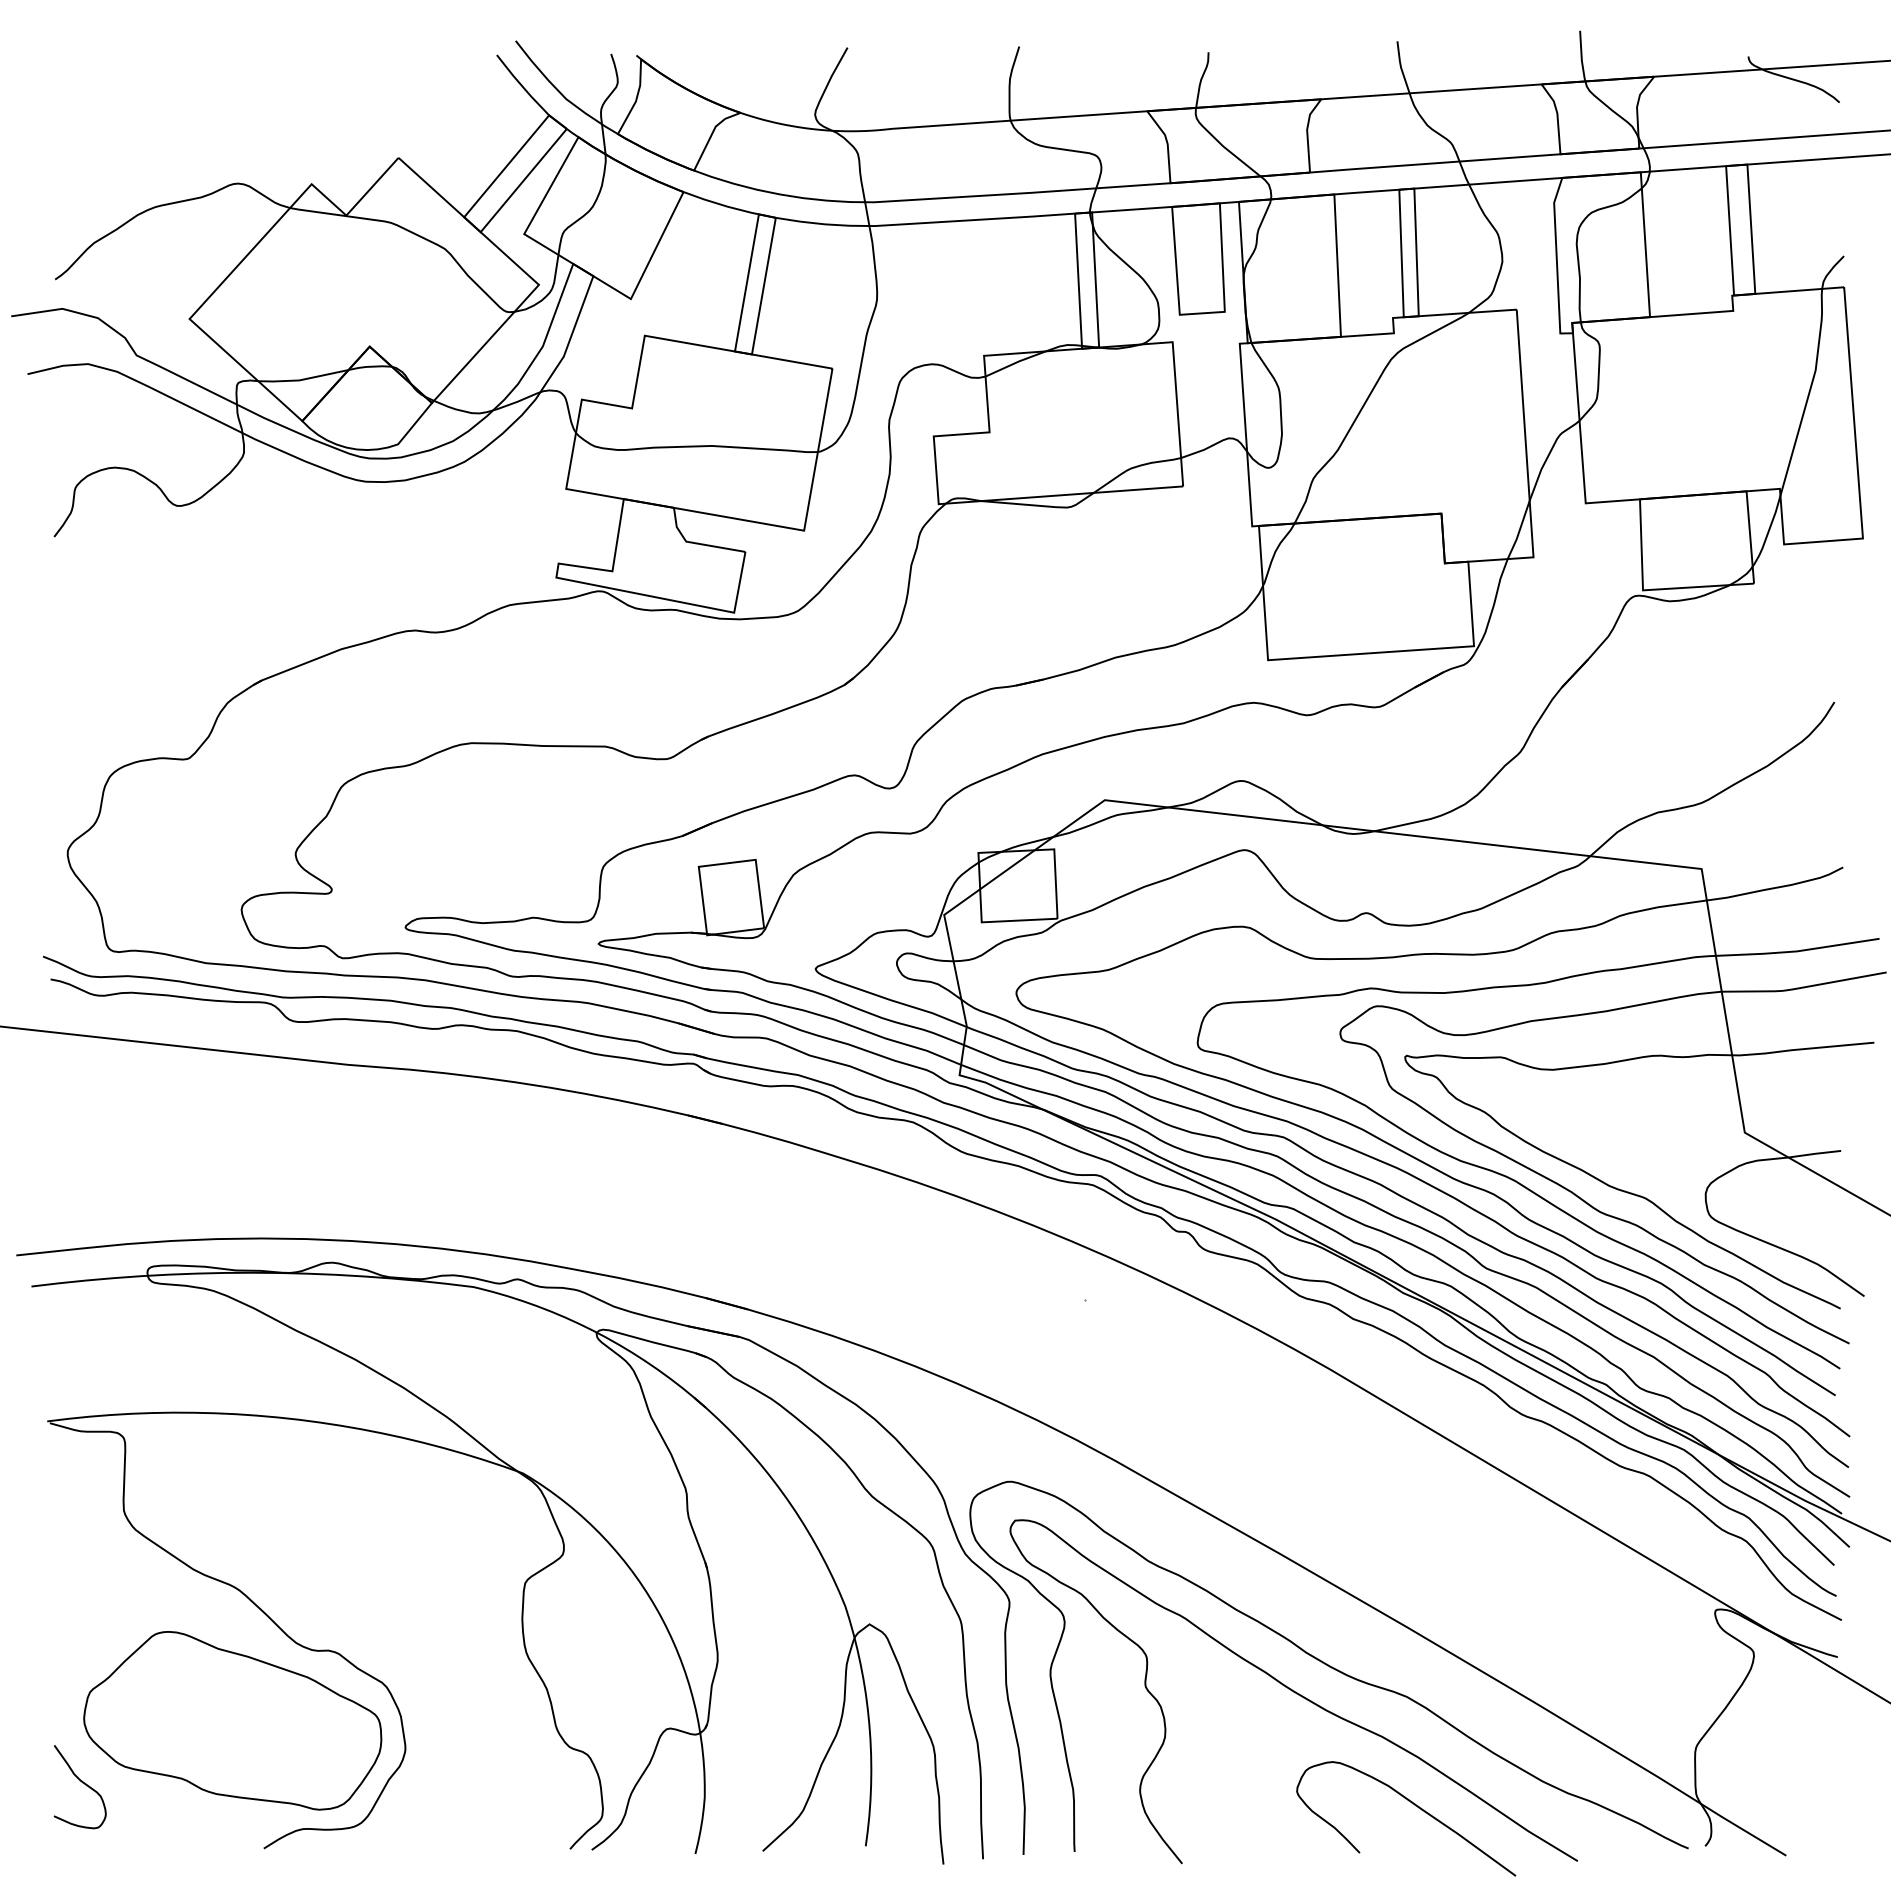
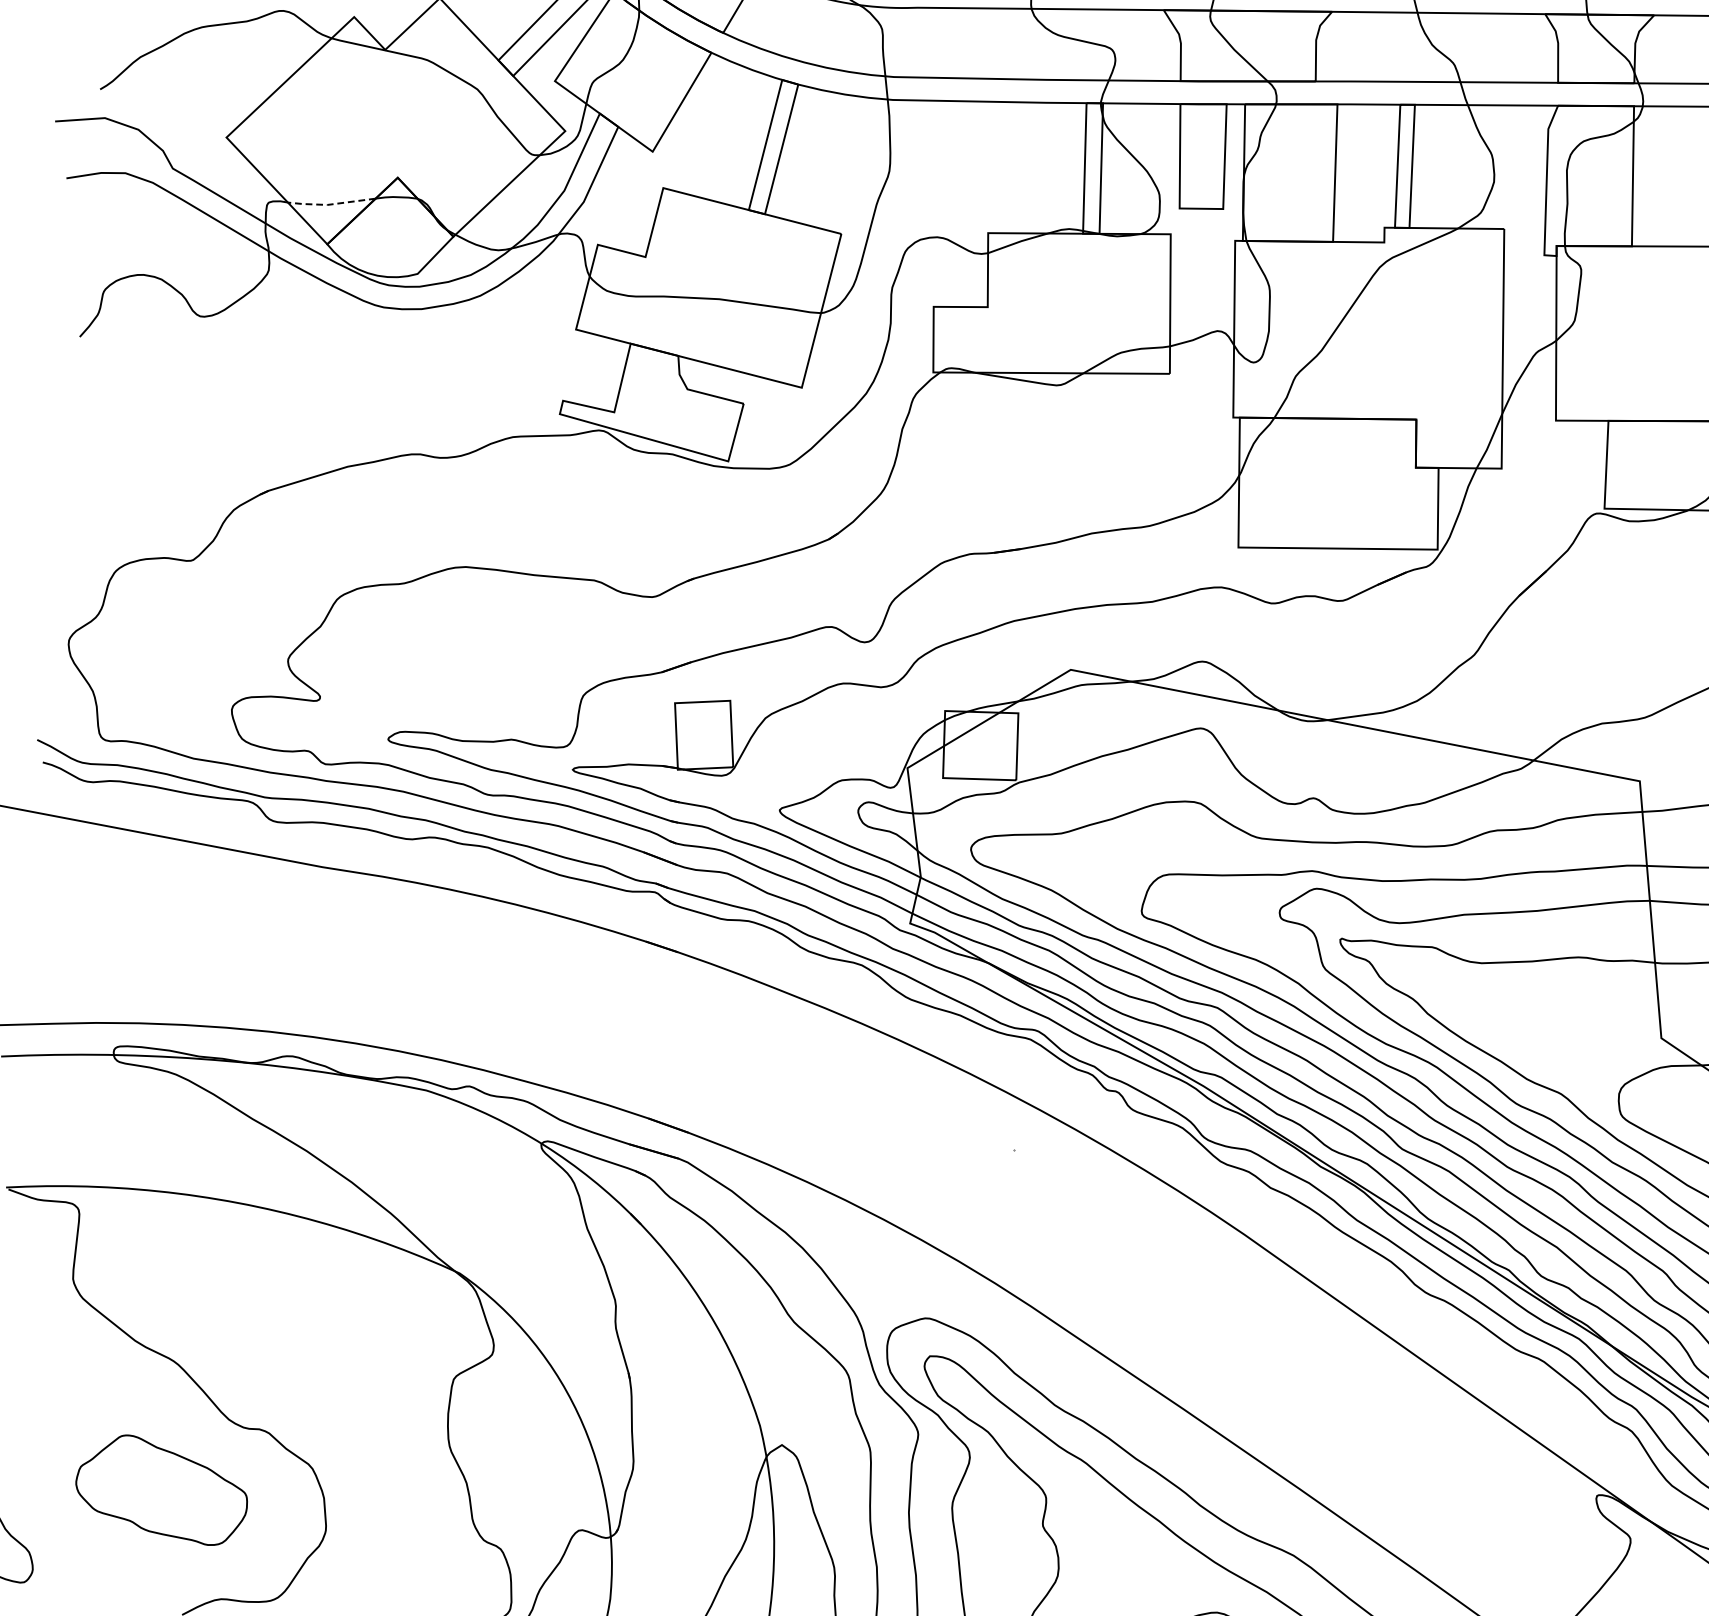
line: (302, 379) -> (330, 204), solid -> dashed
part: (232, 1720) -> (161, 1489), size x0.6

